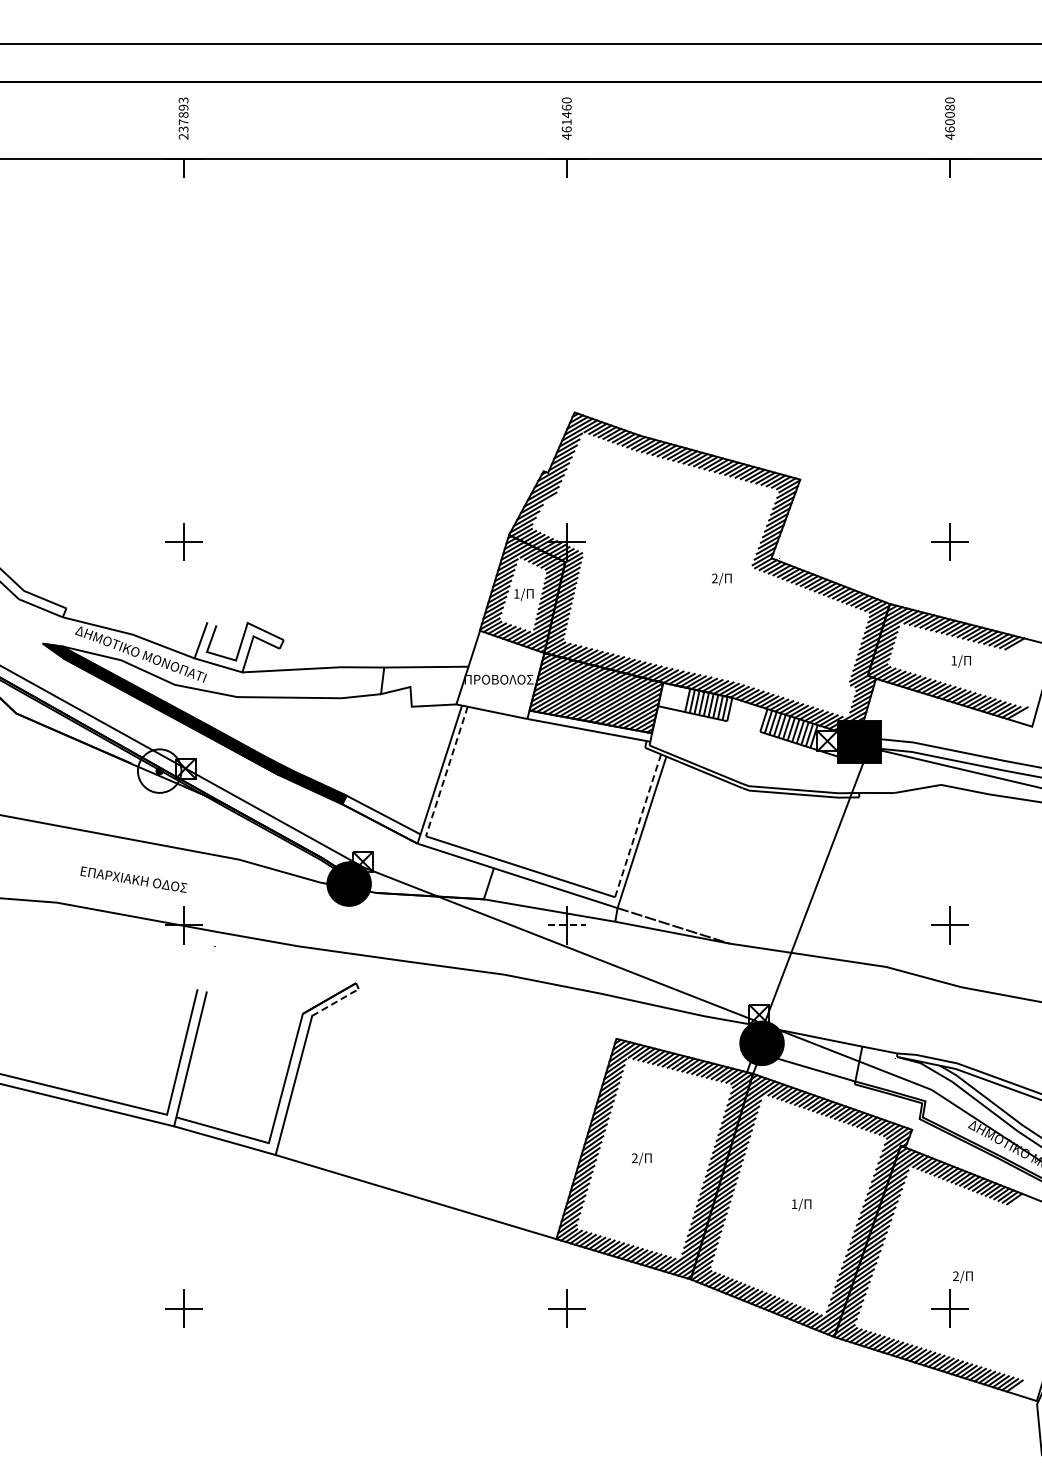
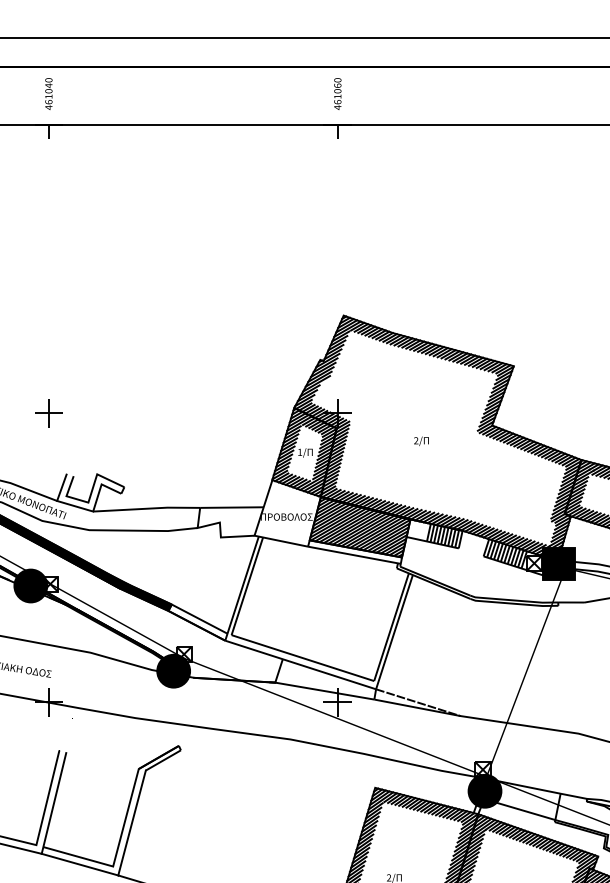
text: (566, 114) -> (337, 90), 461460 -> 461060
text: (183, 118) -> (48, 93), 237893 -> 461040
text: (721, 579) -> (421, 441), moved
fill: (159, 770) -> (30, 585), added
line: (446, 772) -> (247, 587), dashed -> solid
line: (637, 826) -> (391, 627), dashed -> solid
line: (567, 925) -> (338, 702), dashed -> solid
line: (335, 1002) -> (163, 760), dashed -> solid

